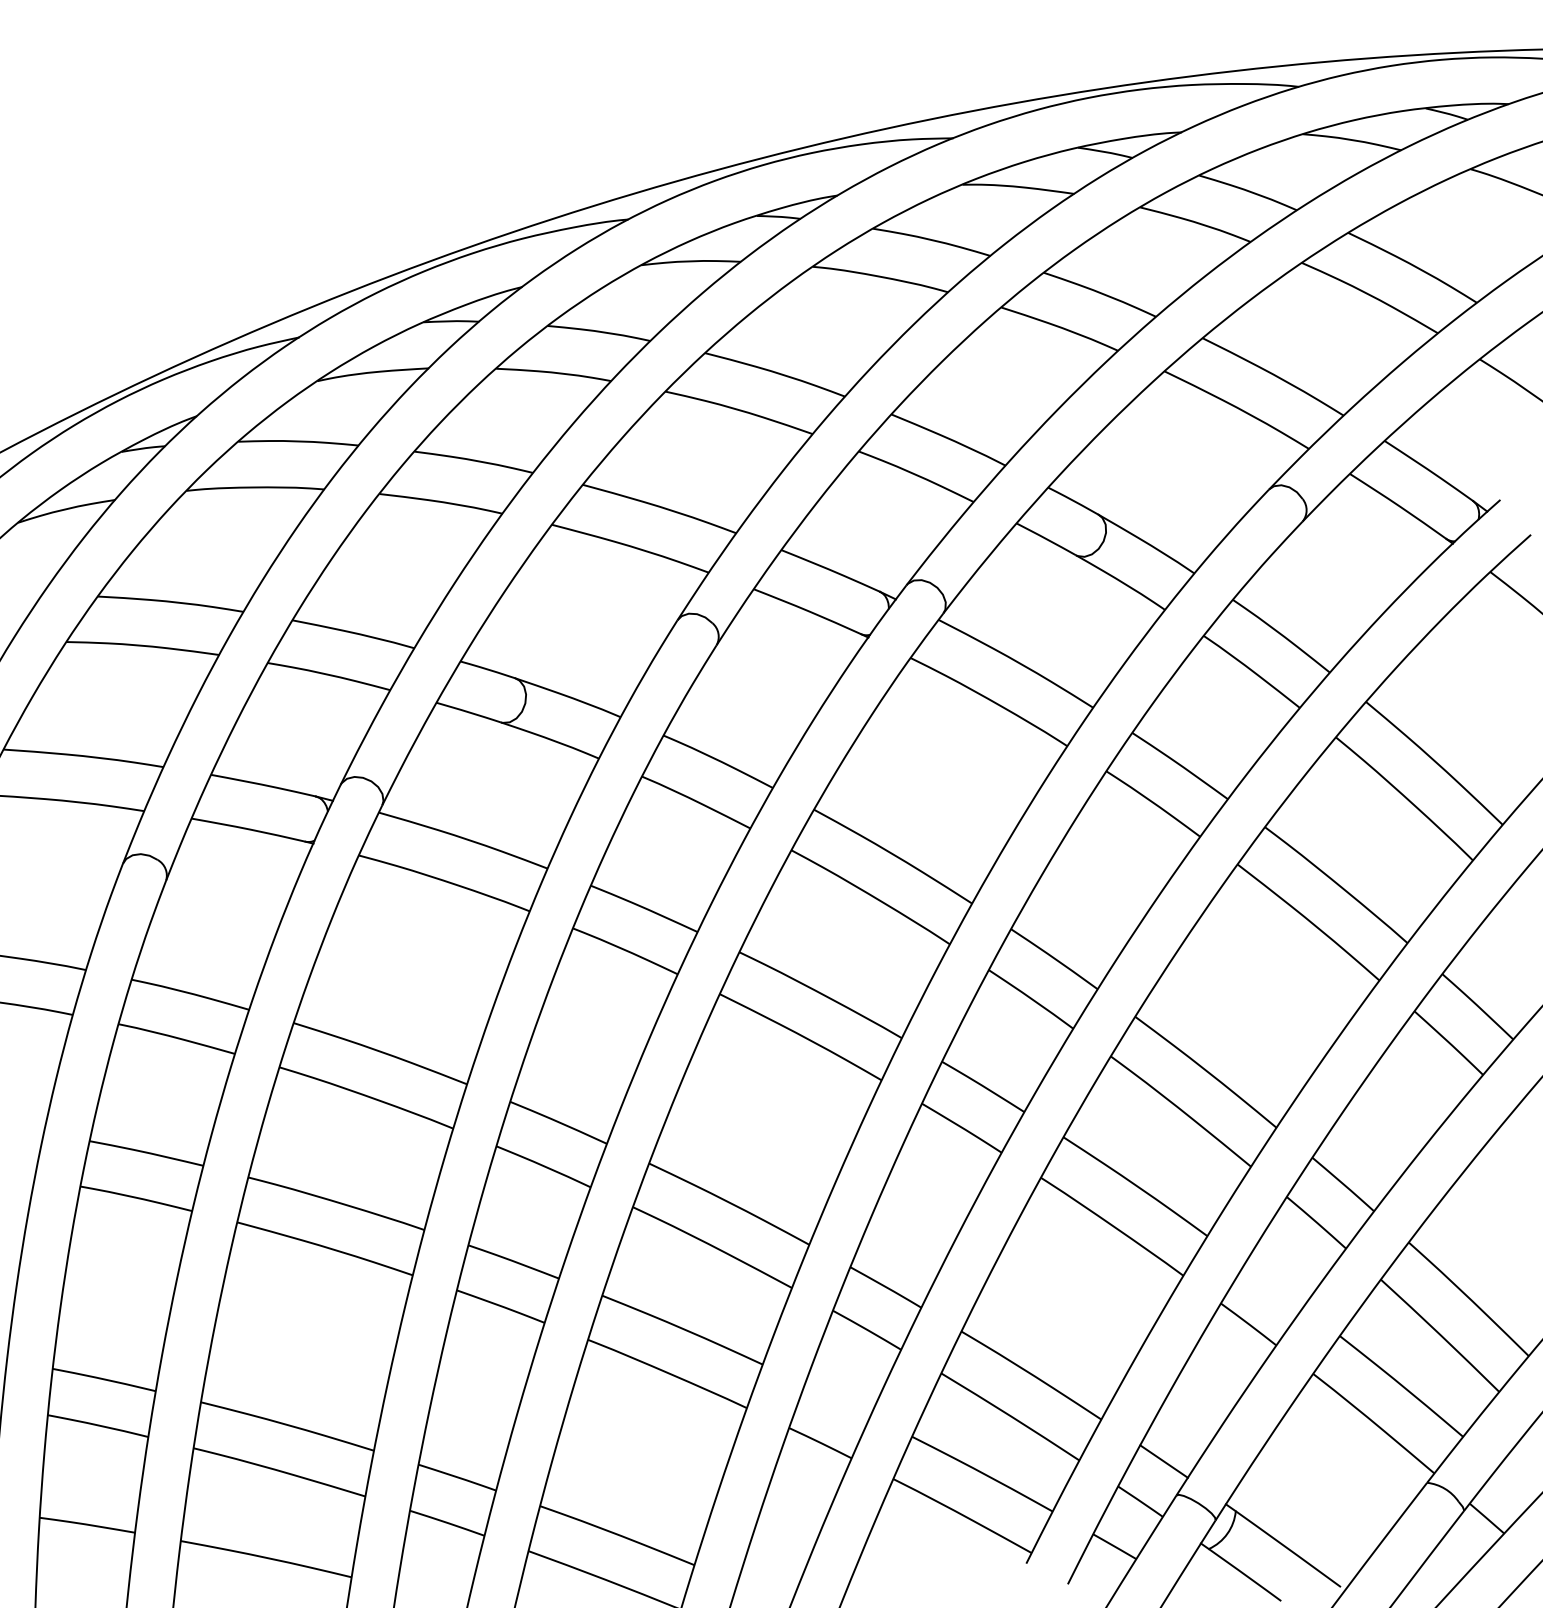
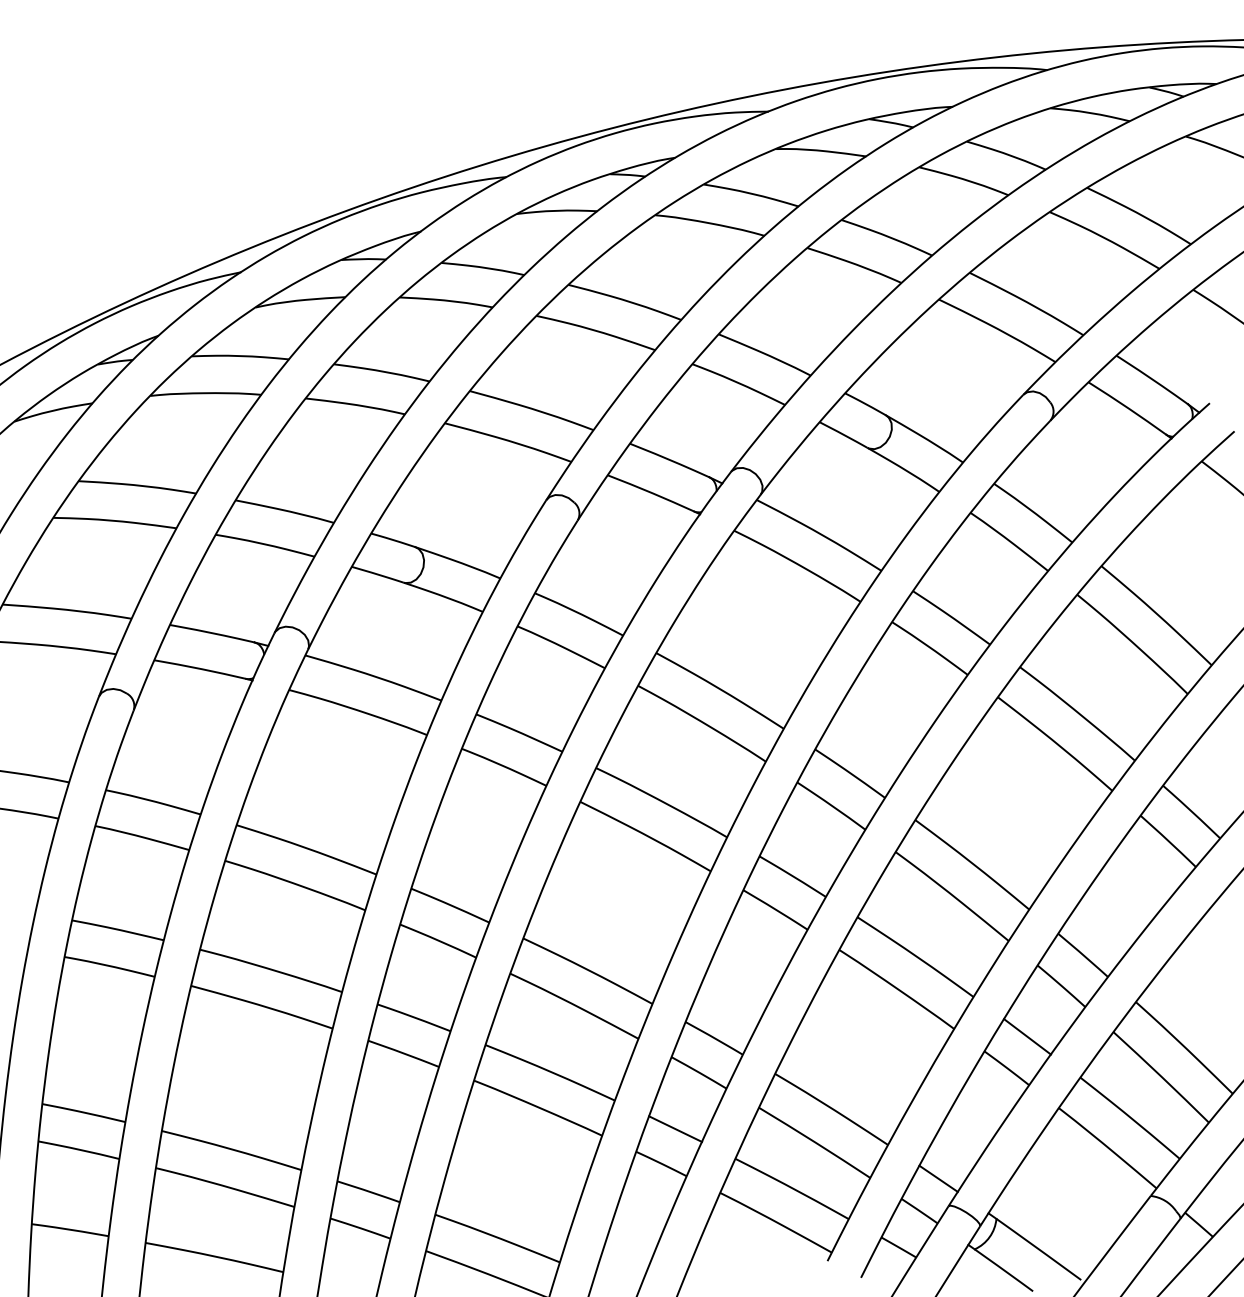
line: (1274, 1285) -> (1027, 1036), added
line: (837, 1399) -> (675, 1128), added

